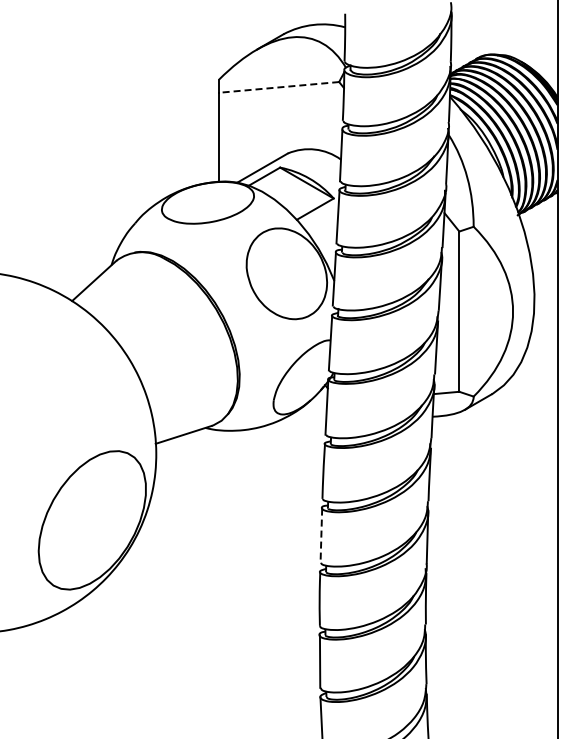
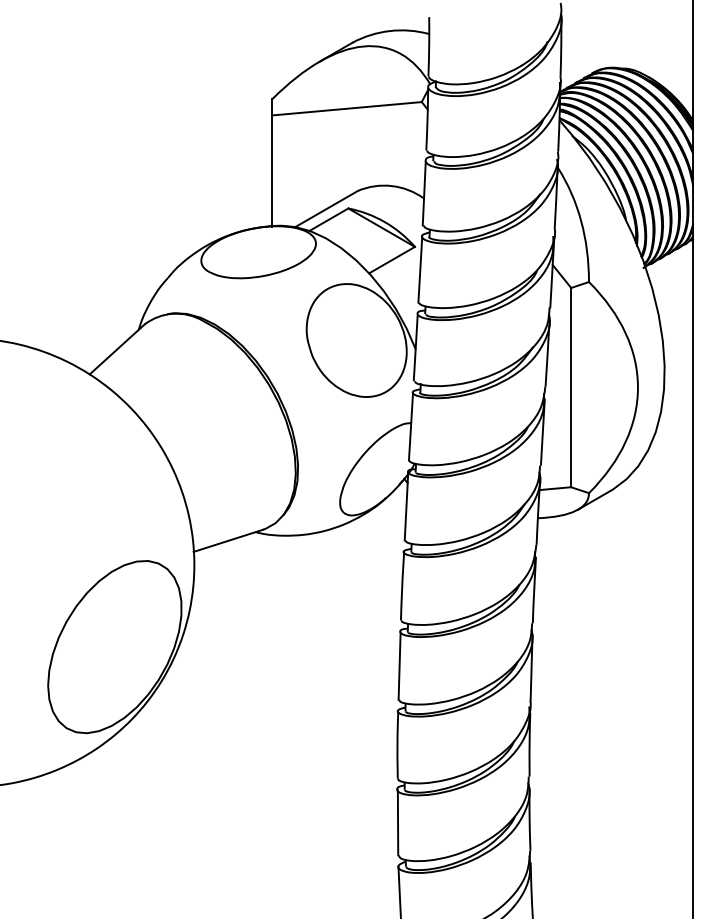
line: (278, 87) -> (346, 108), dashed -> solid
line: (321, 536) -> (399, 667), dashed -> solid

